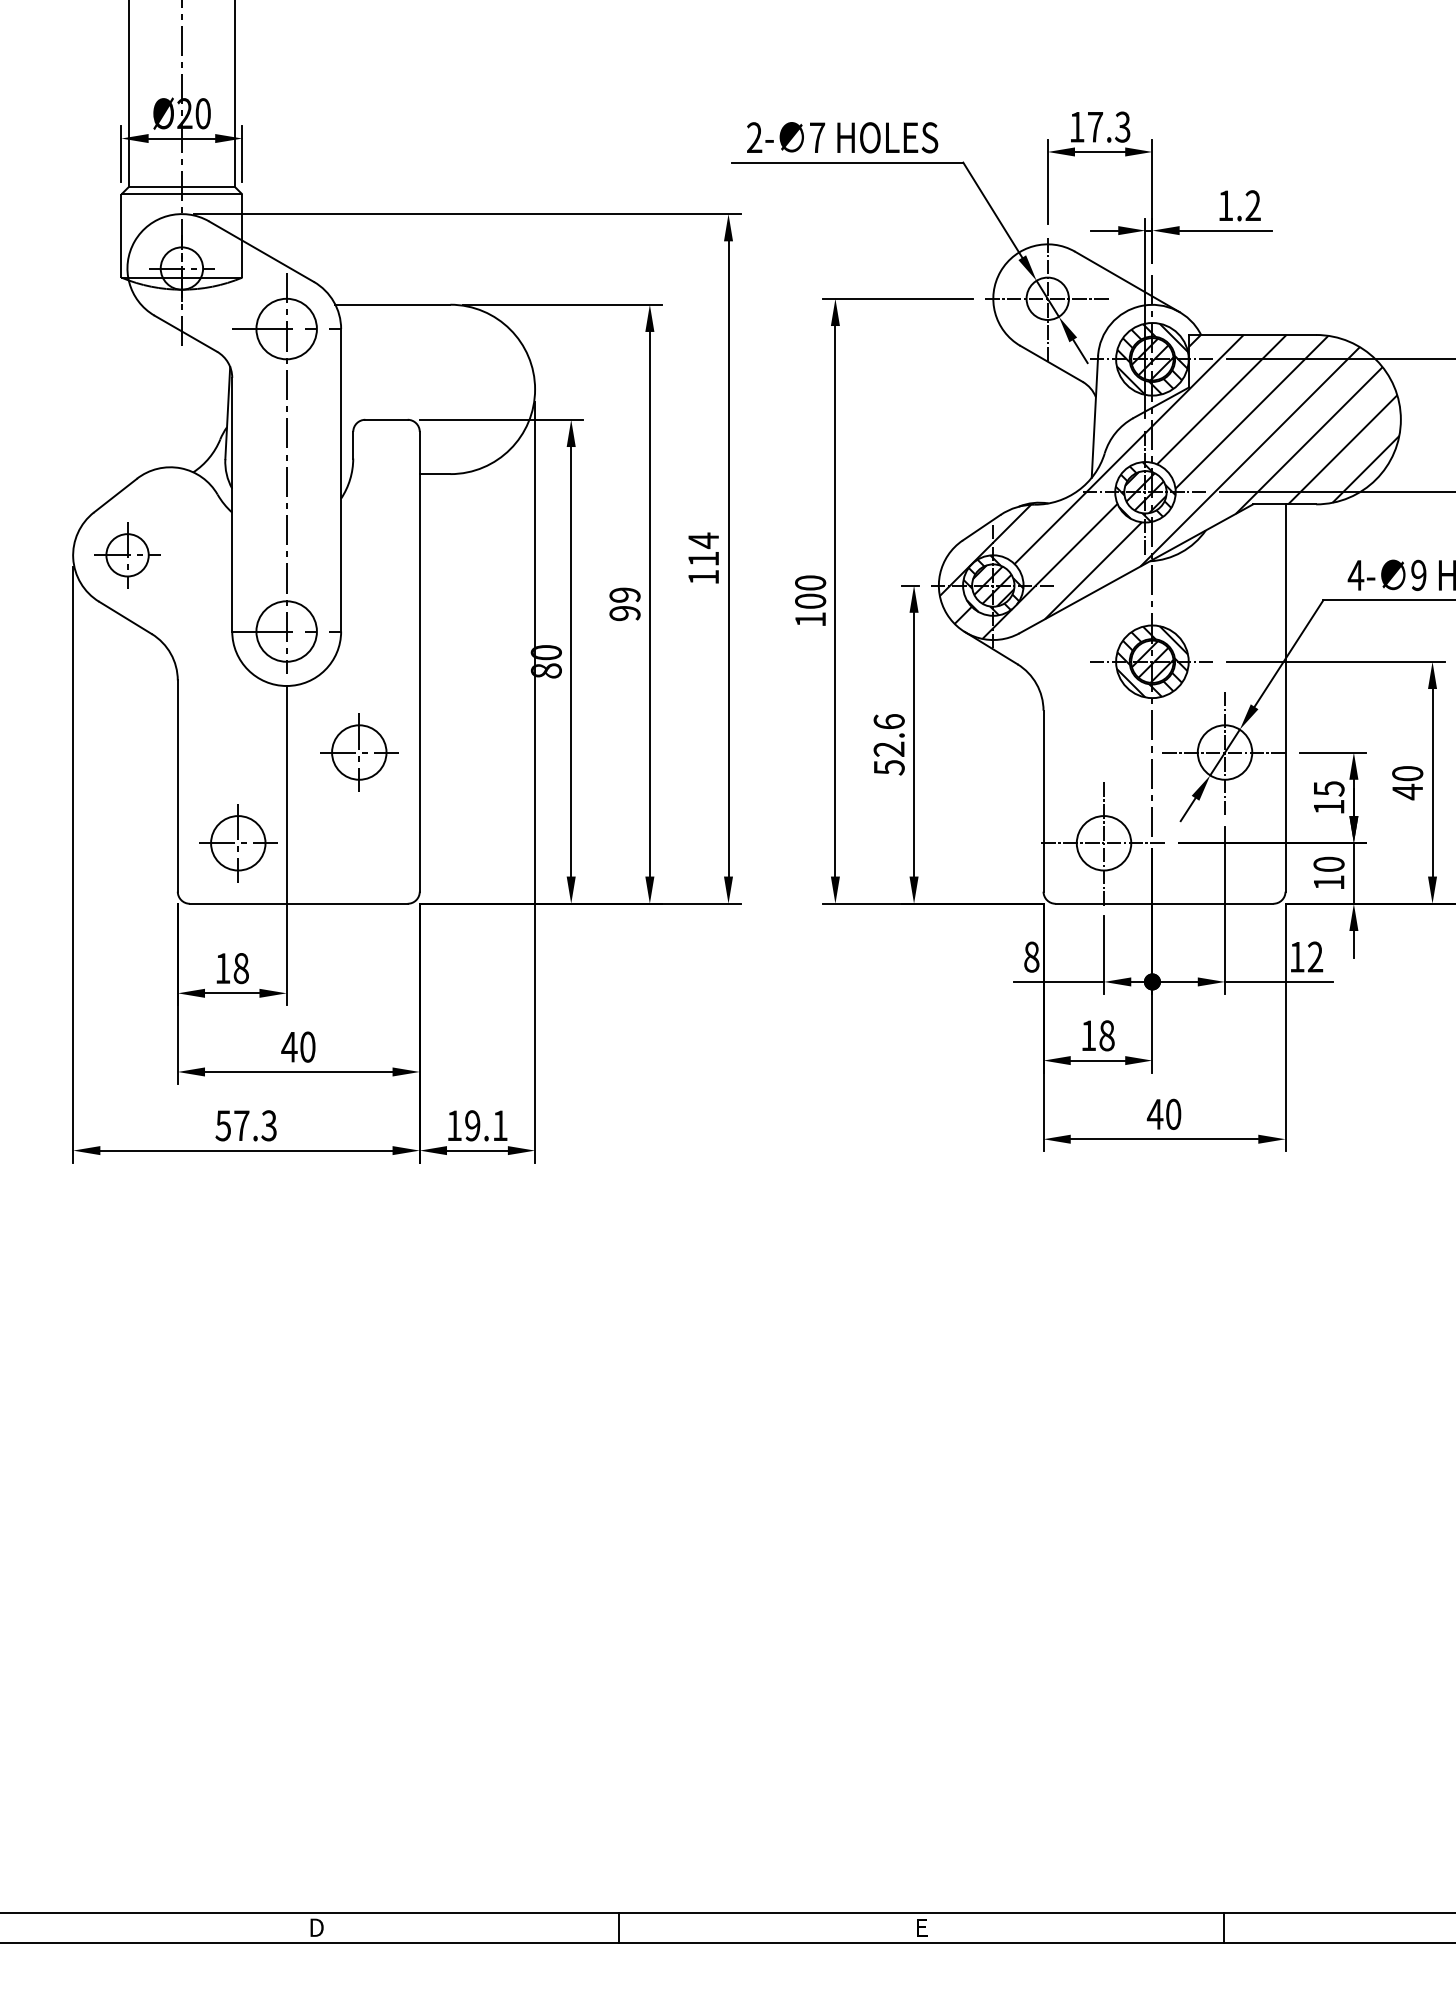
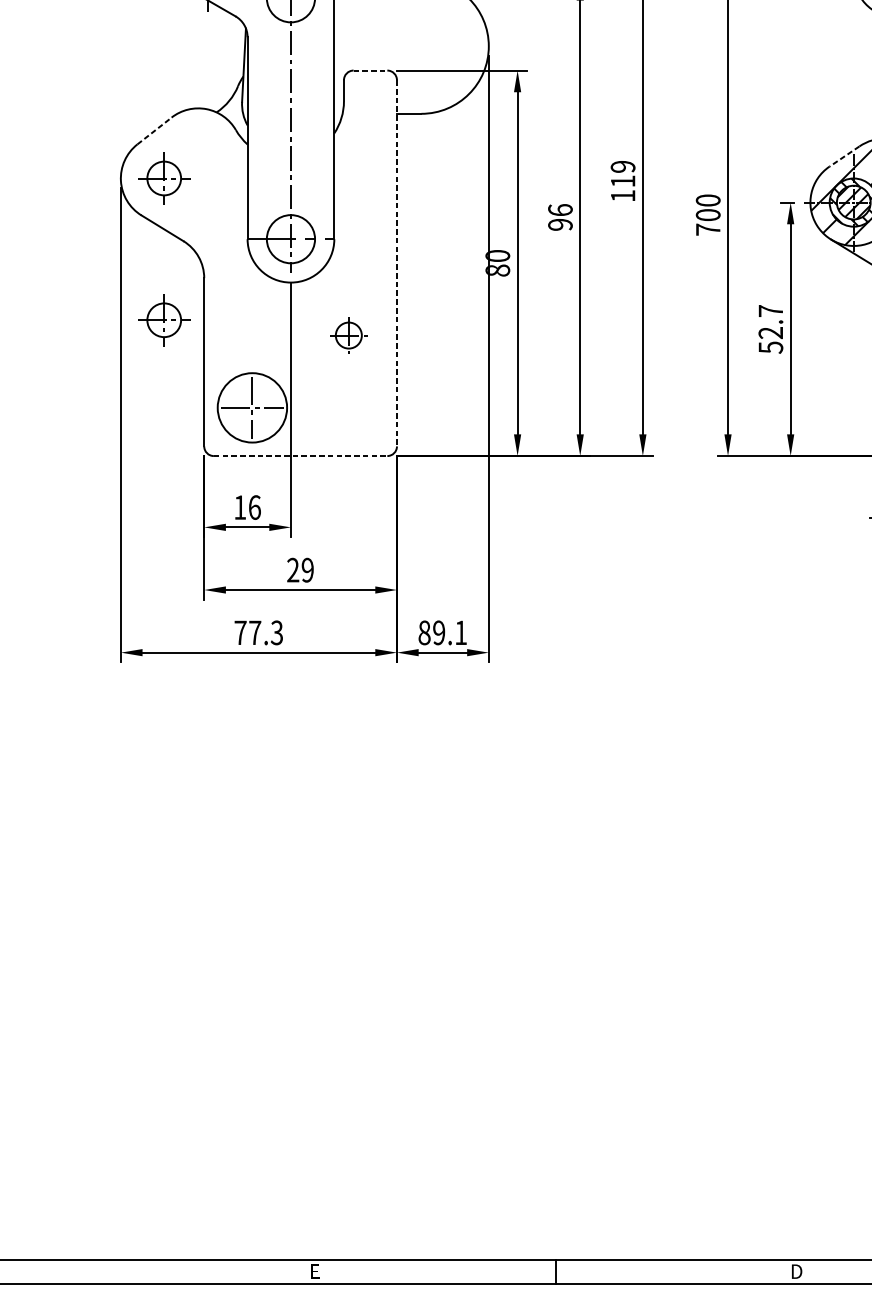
line: (387, 419) -> (371, 70), solid -> dashed
line: (115, 495) -> (154, 130), solid -> dashed
line: (981, 527) -> (844, 156), solid -> dashed
text: (703, 540) -> (622, 166), 114 -> 119
text: (624, 594) -> (560, 209), 99 -> 96
text: (810, 619) -> (708, 229), 100 -> 700
line: (419, 661) -> (396, 263), solid -> dashed
text: (888, 721) -> (770, 310), 52.6 -> 52.7
part: (127, 733) -> (164, 320), added
part: (359, 752) -> (348, 335), size x0.6
circle: (238, 843) -> (252, 408), size x1.6
line: (298, 903) -> (300, 455), solid -> dashed
text: (241, 968) -> (254, 507), 18 -> 16
text: (298, 1046) -> (300, 569), 40 -> 29
text: (223, 1125) -> (240, 632), 57.3 -> 77.3
text: (454, 1125) -> (424, 632), 19.1 -> 89.1
text: (316, 1927) -> (314, 1271), D -> E
text: (921, 1927) -> (796, 1271), E -> D

